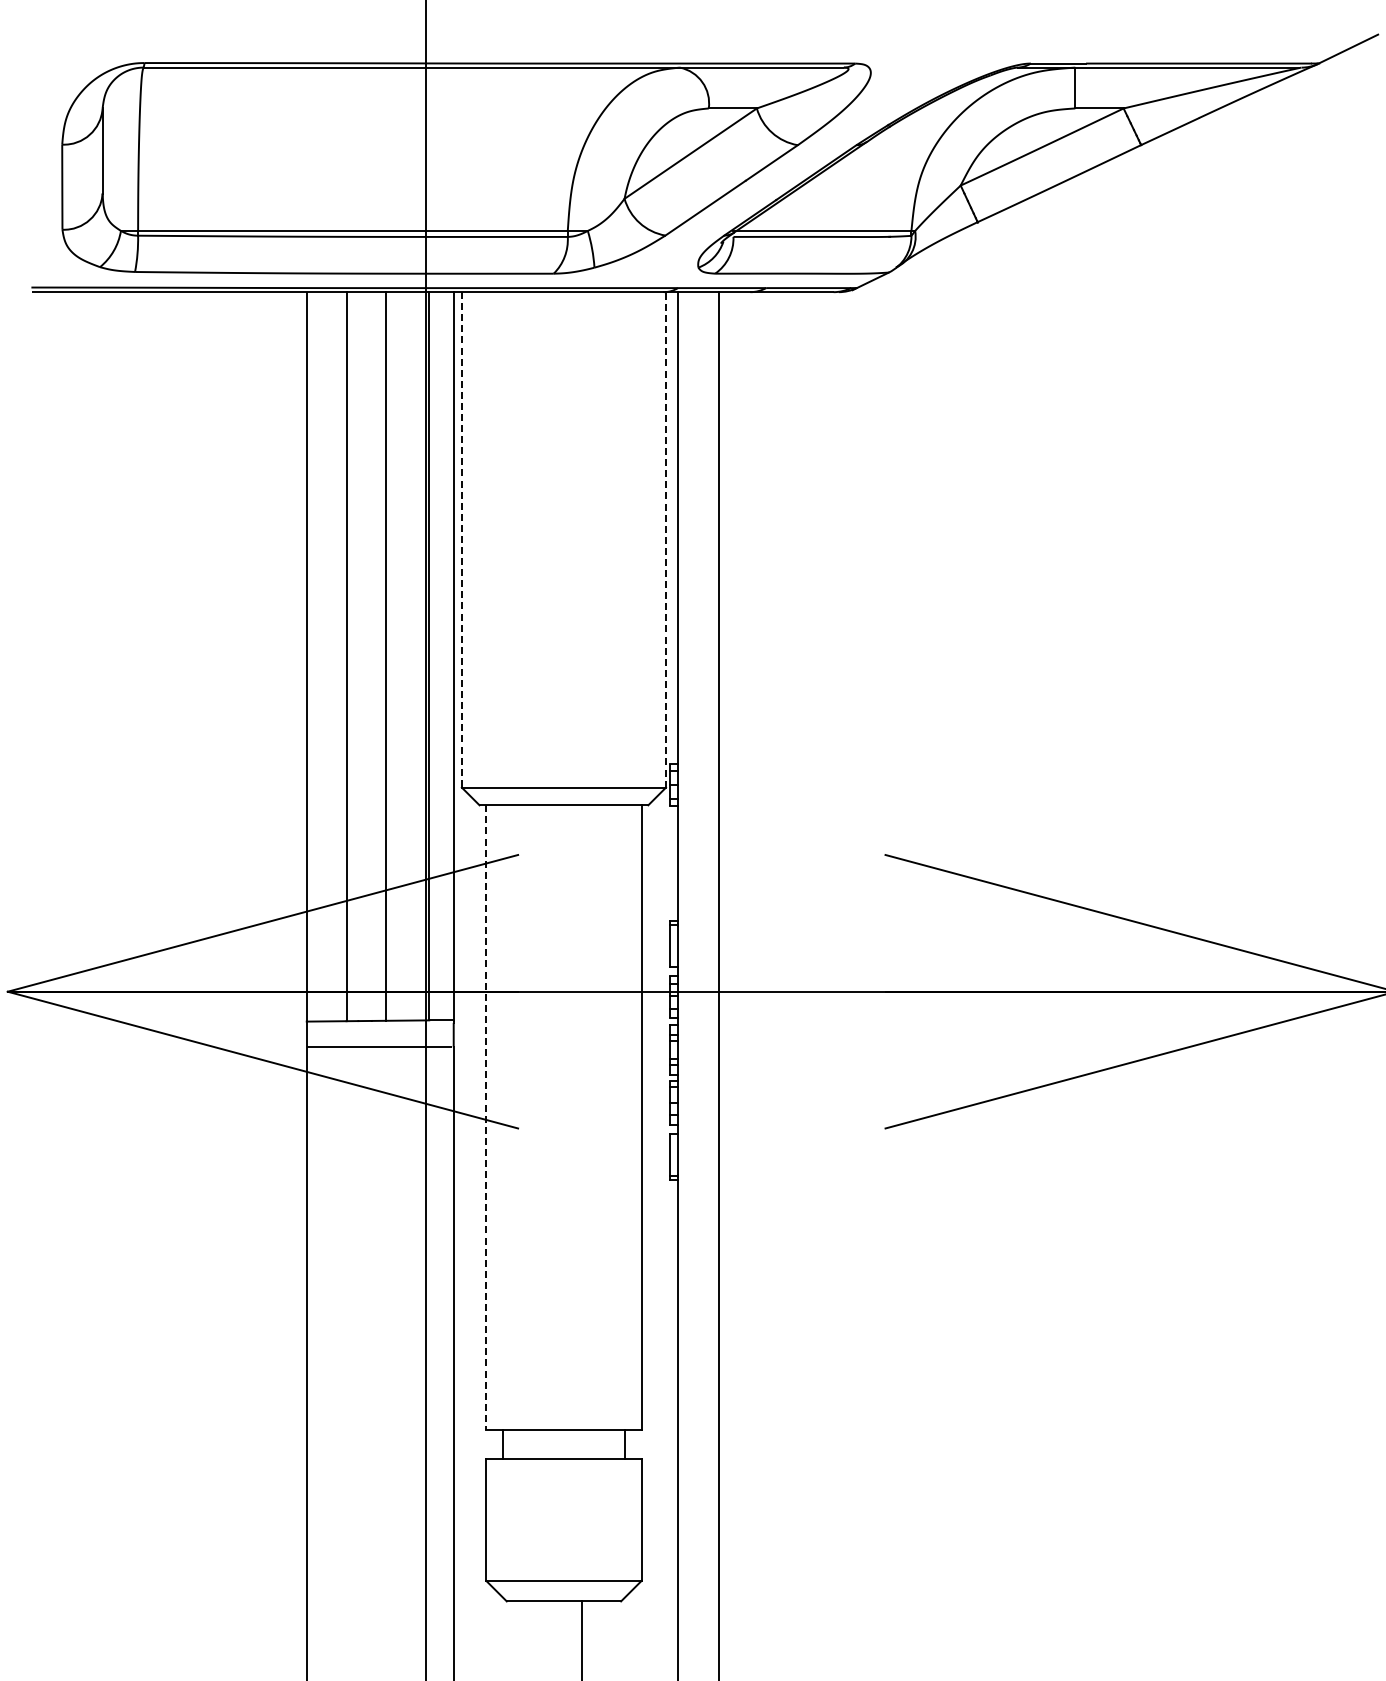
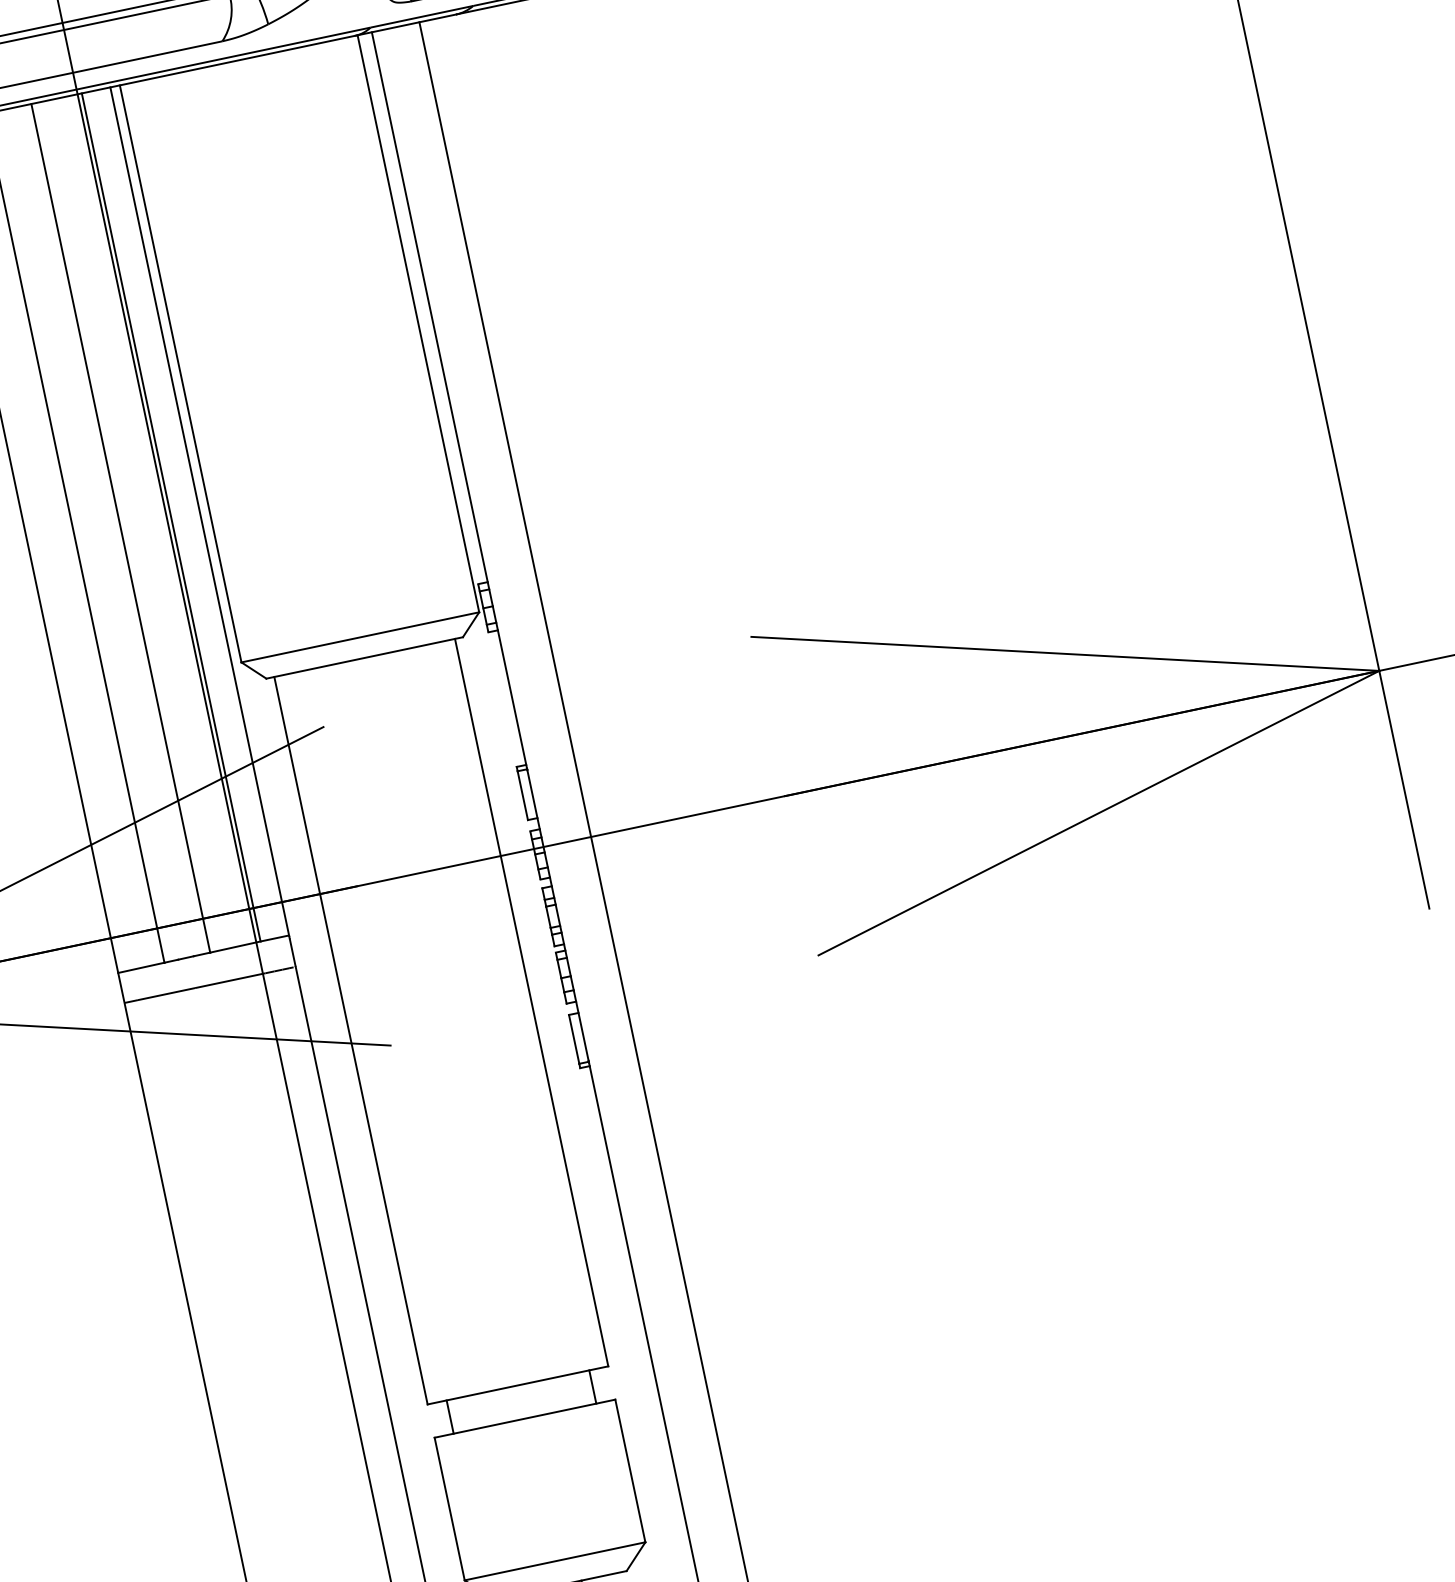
line: (461, 539) -> (180, 373), dashed -> solid
line: (666, 539) -> (418, 323), dashed -> solid
line: (486, 1118) -> (351, 1041), dashed -> solid

